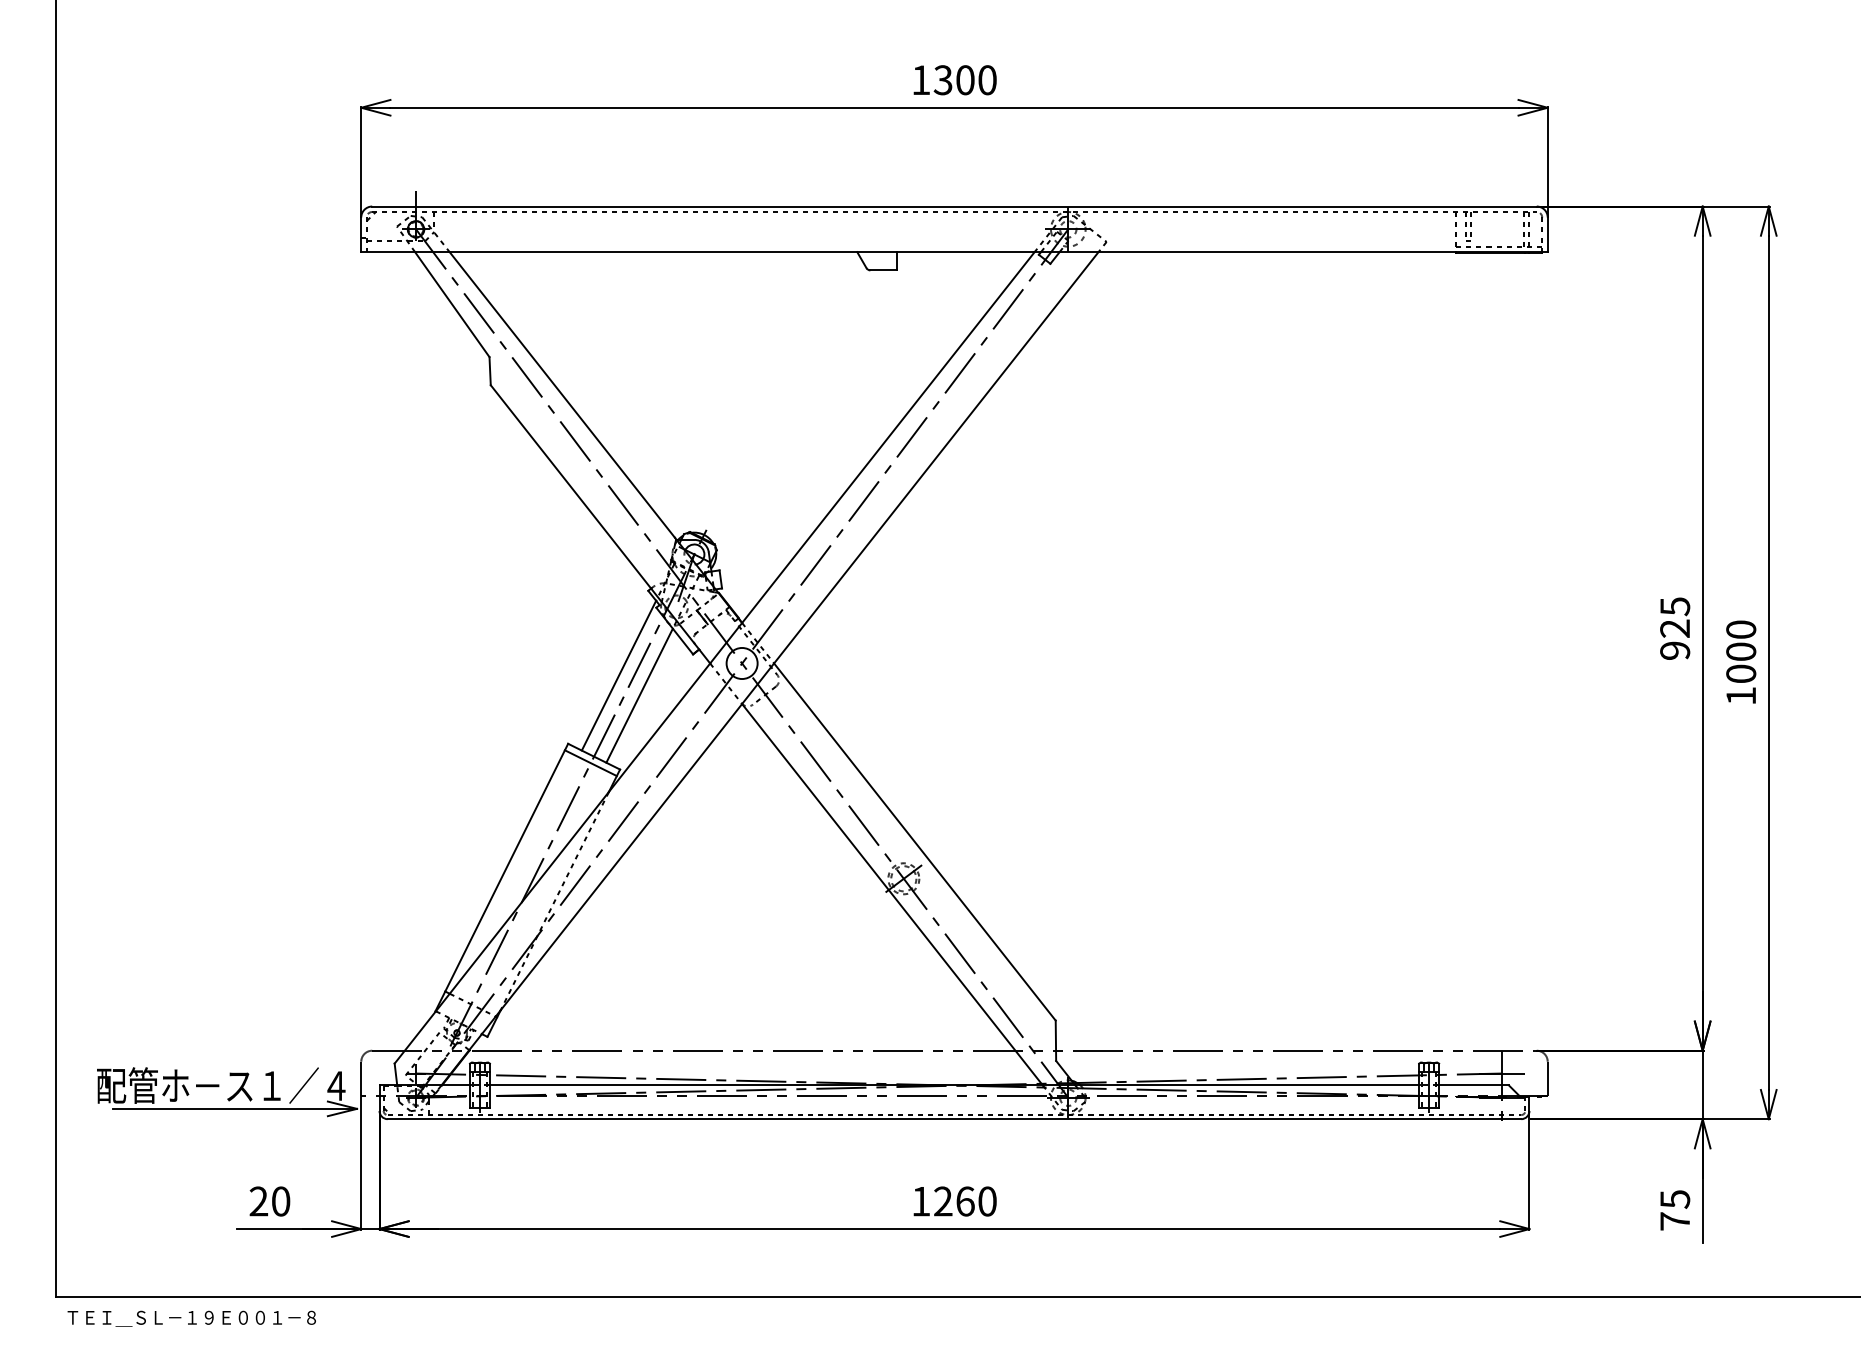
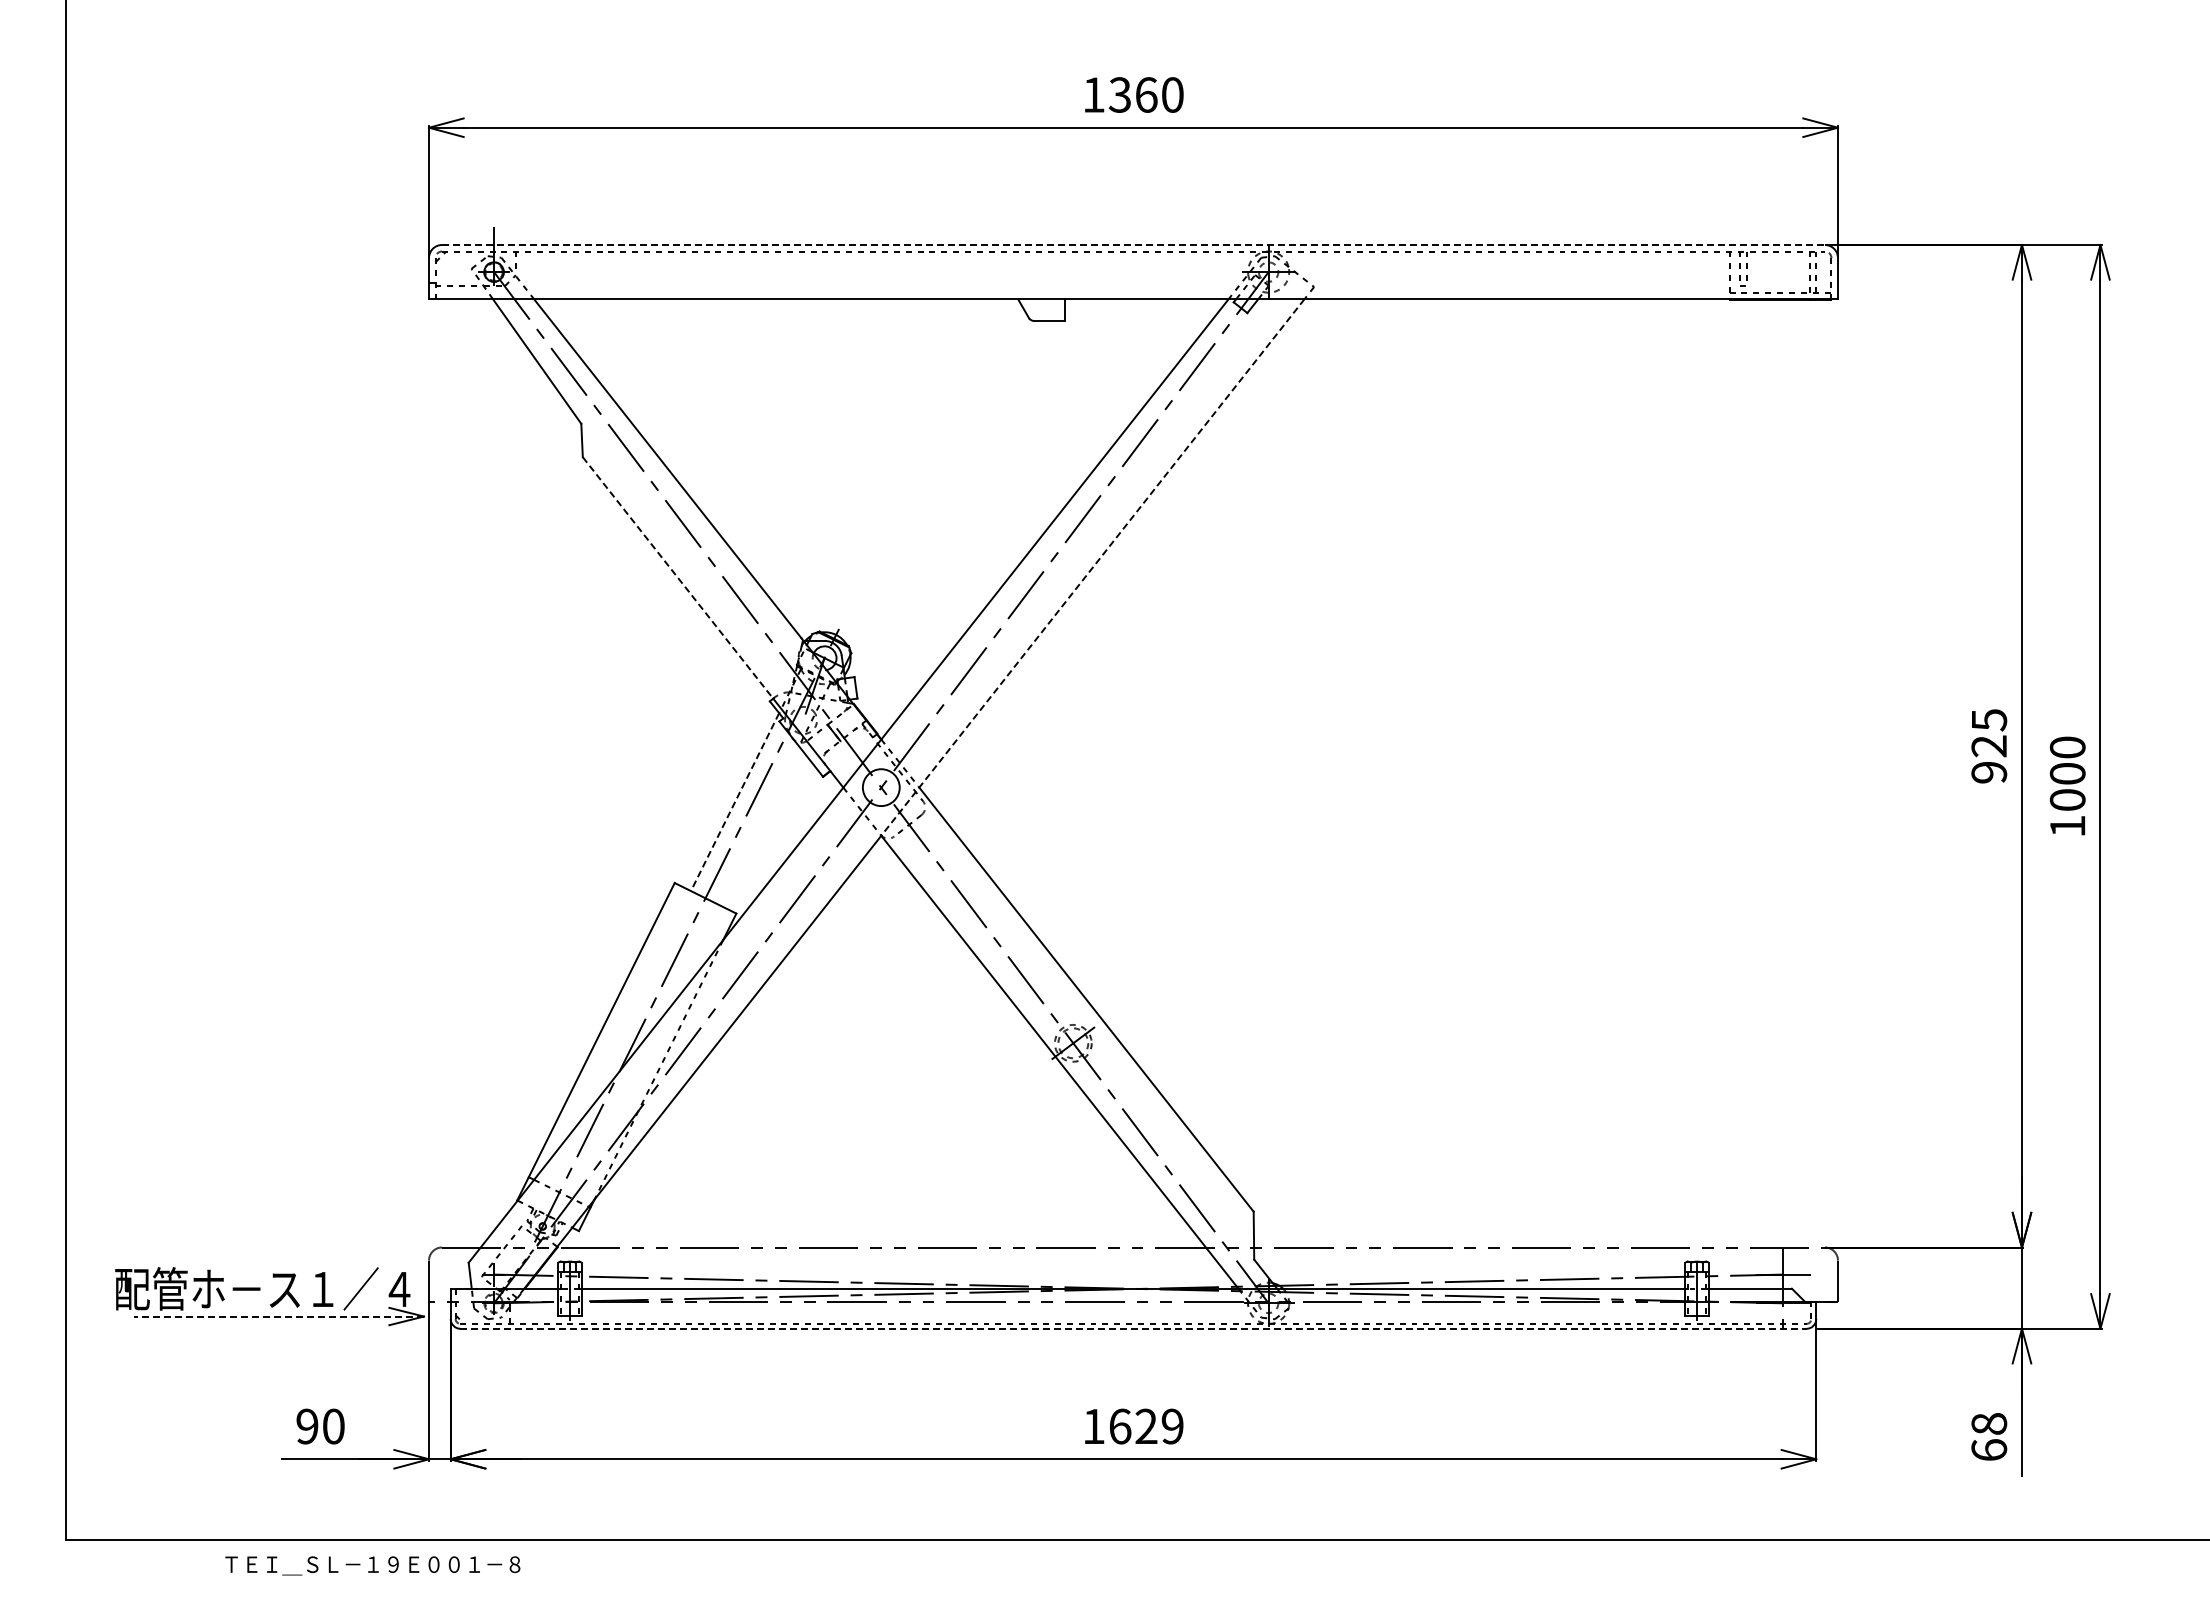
text: (965, 79) -> (1146, 94), 1300 -> 1360
line: (955, 206) -> (1134, 245), solid -> dashed
line: (919, 478) -> (1092, 567), solid -> dashed
line: (571, 486) -> (678, 577), solid -> dashed
line: (618, 676) -> (734, 802), solid -> dashed
line: (639, 695) -> (759, 825), removed
line: (590, 762) -> (701, 905), removed
line: (234, 1108) -> (278, 1316), solid -> dashed
line: (955, 1118) -> (1134, 1328), solid -> dashed
text: (258, 1201) -> (307, 1426), 20 -> 90
text: (965, 1201) -> (1146, 1426), 1260 -> 1629
text: (1675, 1209) -> (1989, 1436), 75 -> 68
text: (191, 1318) -> (372, 1565), moved

